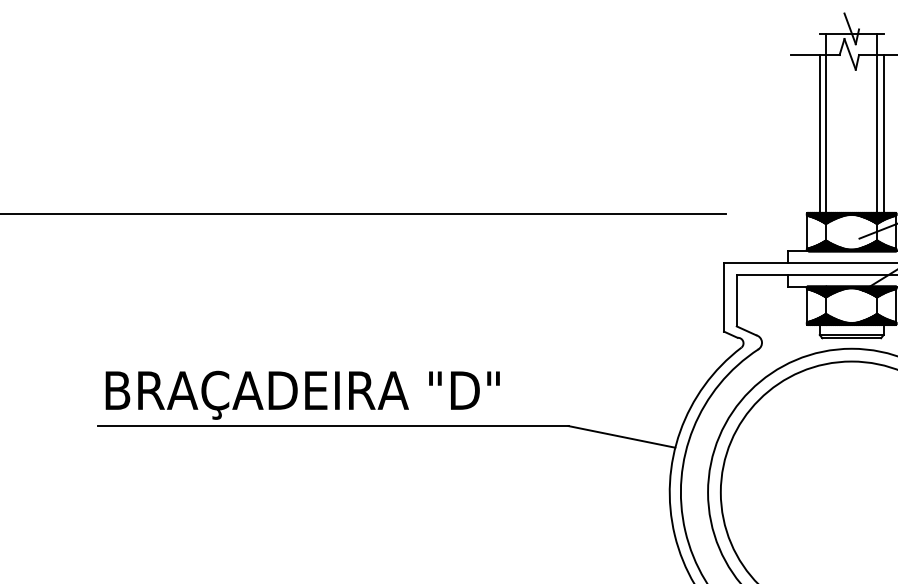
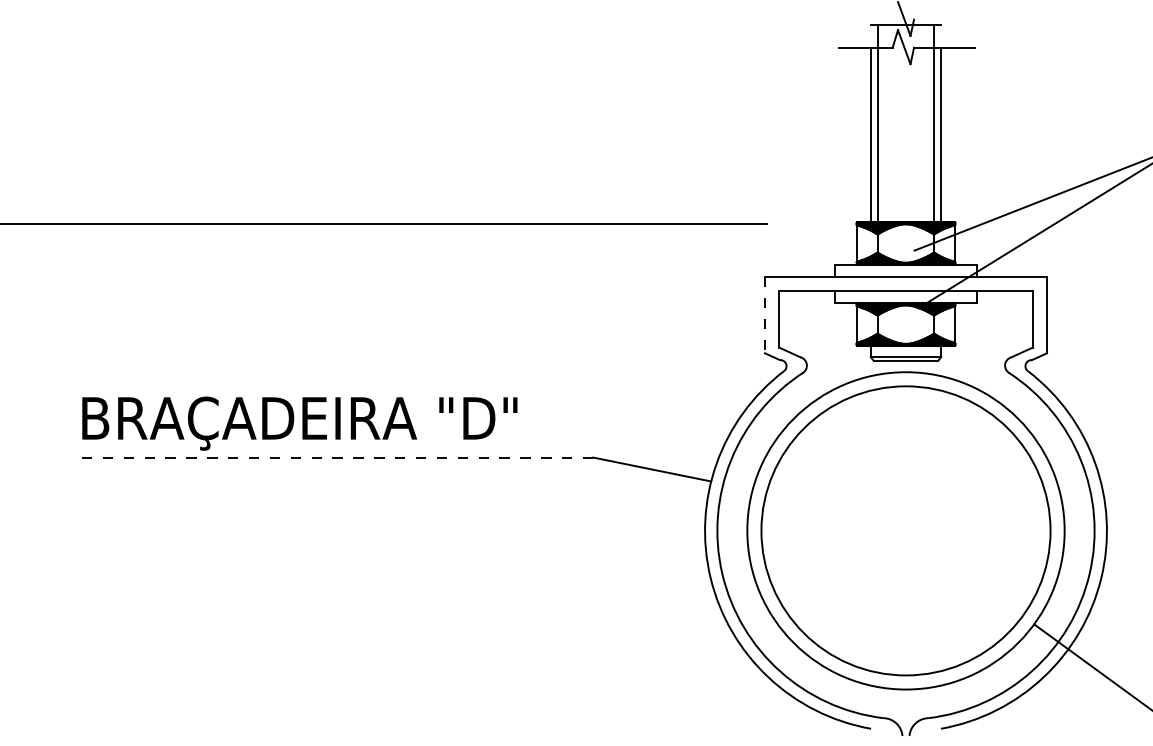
line: (723, 297) -> (764, 315), solid -> dashed
line: (333, 426) -> (333, 457), solid -> dashed

